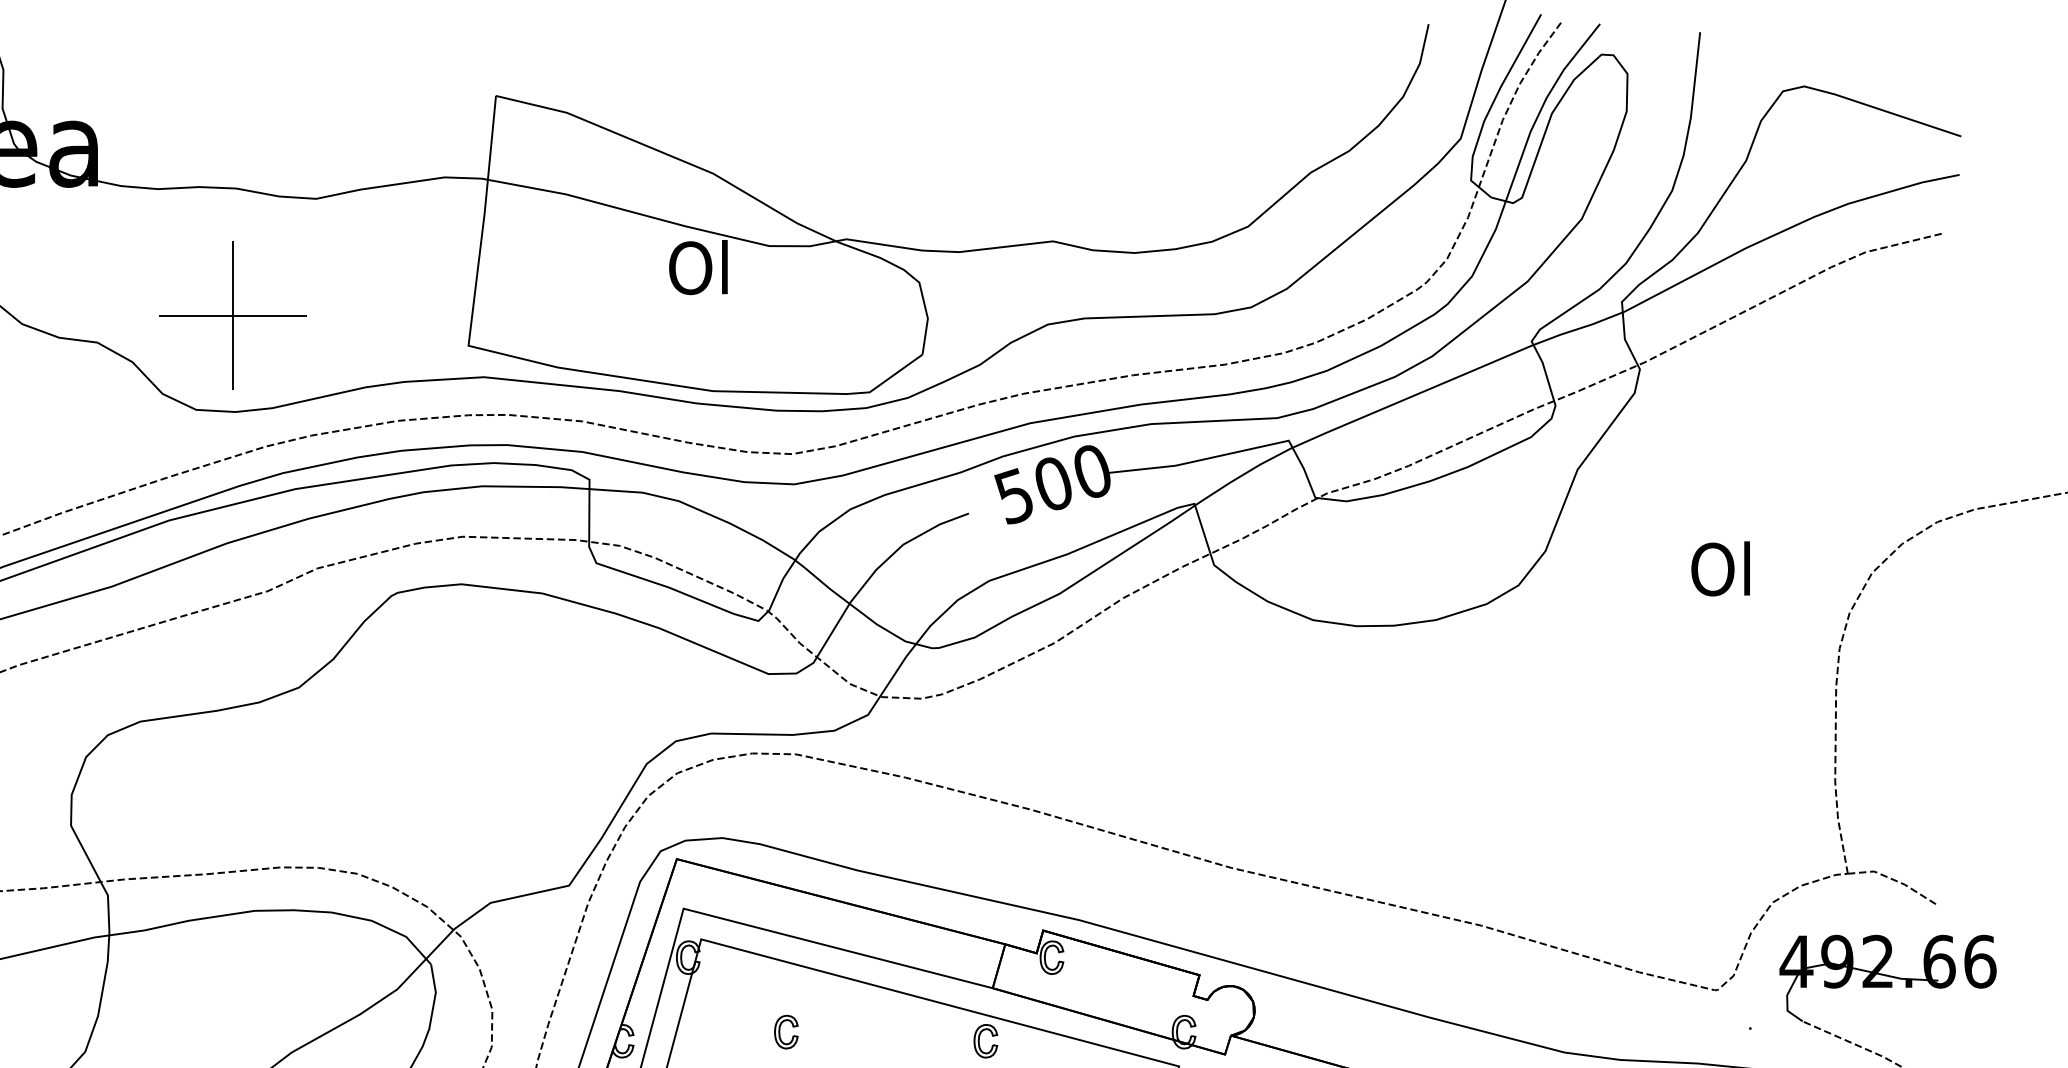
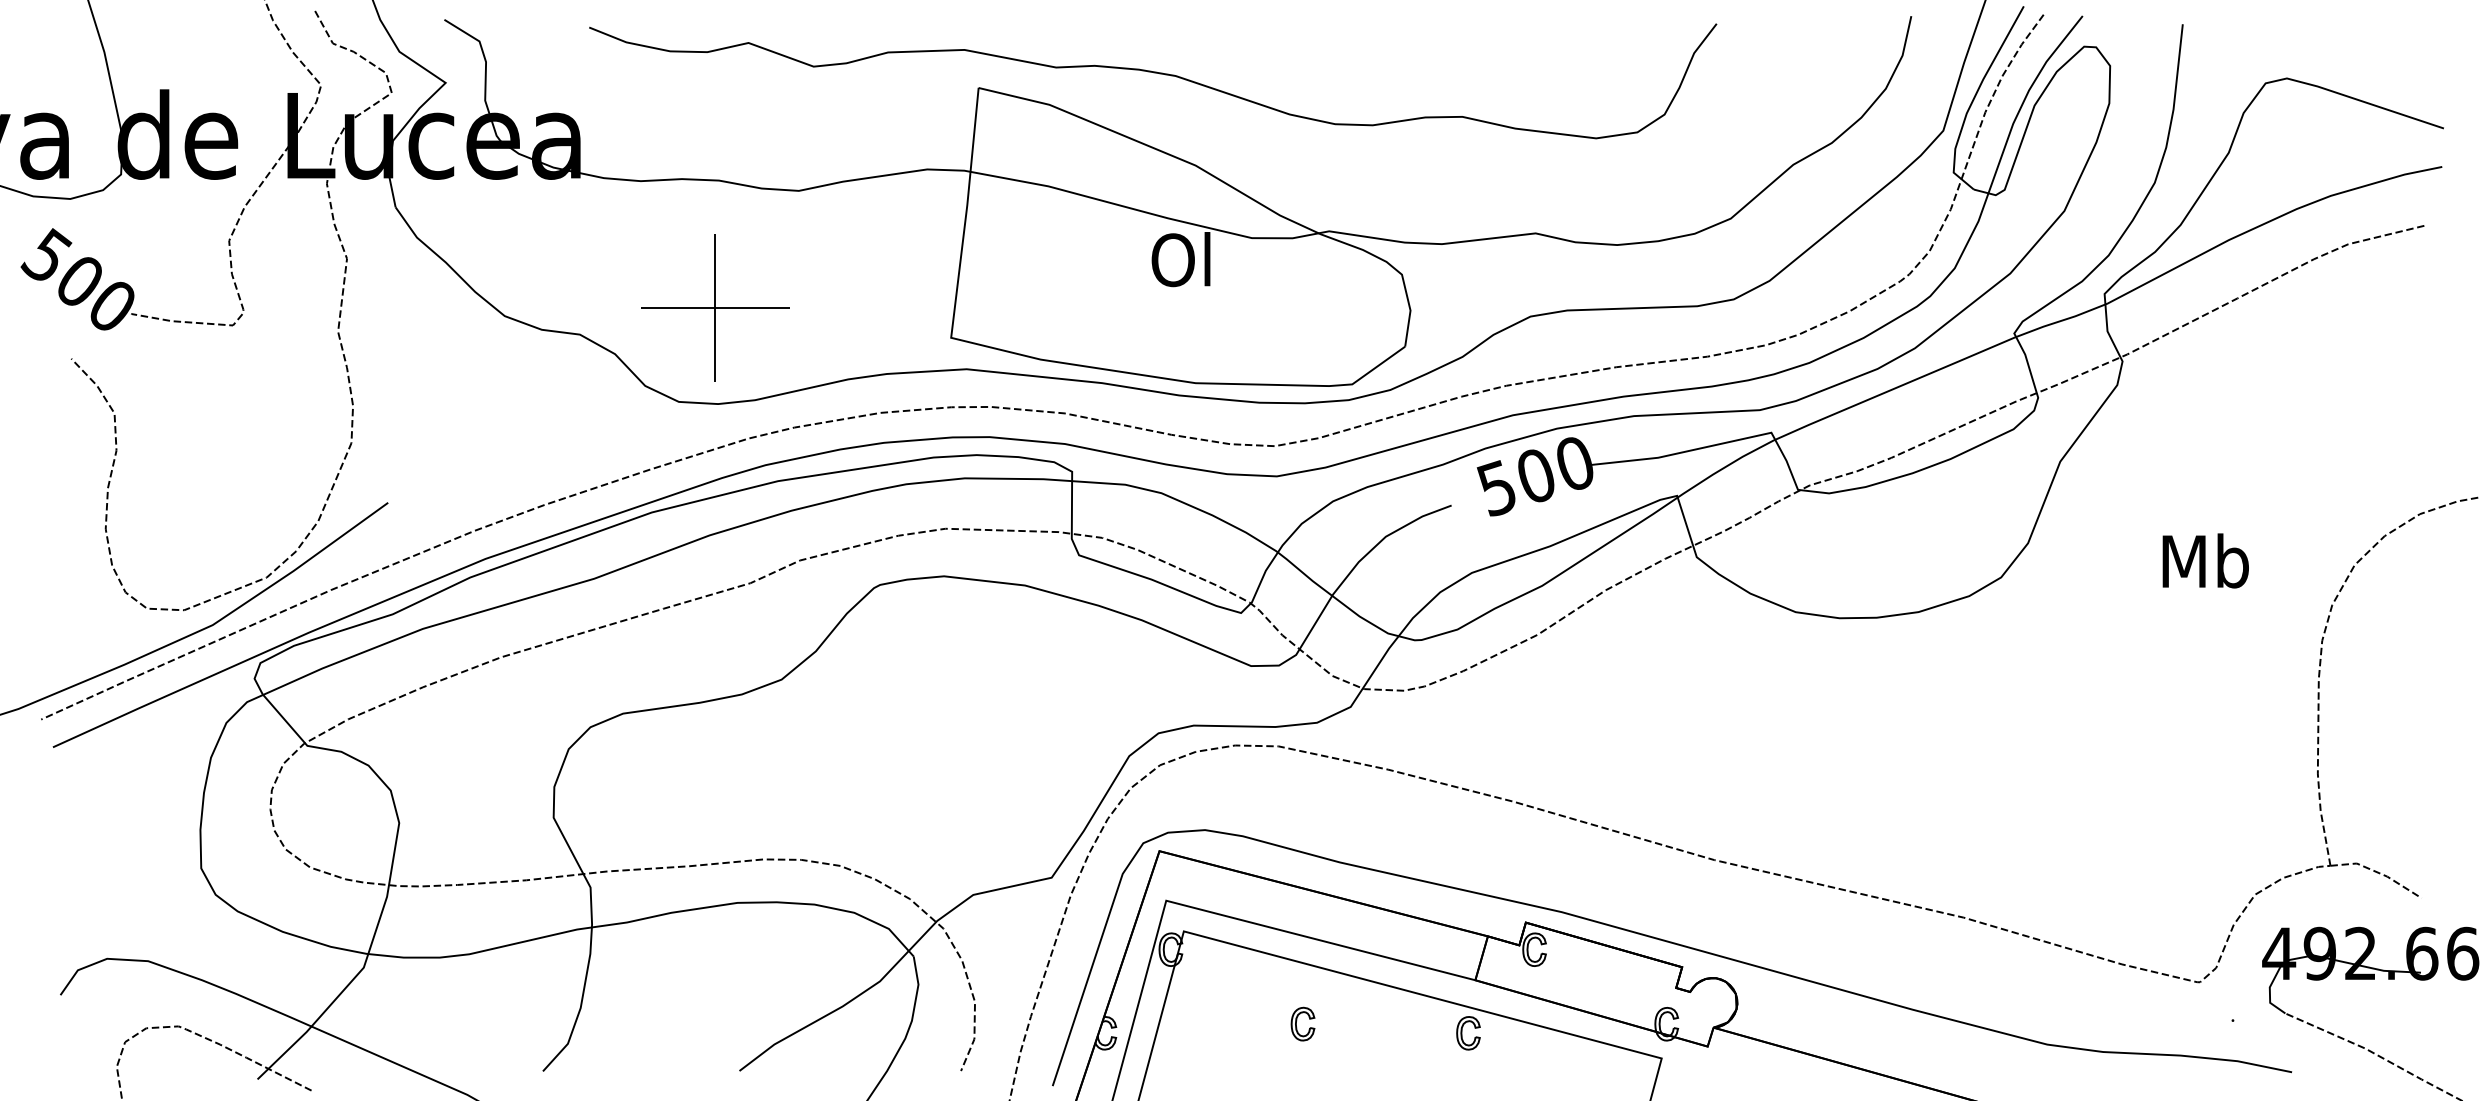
curve: (670, 81) -> (1153, 73), added
text: (1722, 568) -> (2205, 560), Ol -> Mb
part: (785, 1031) -> (1302, 1023), moved

